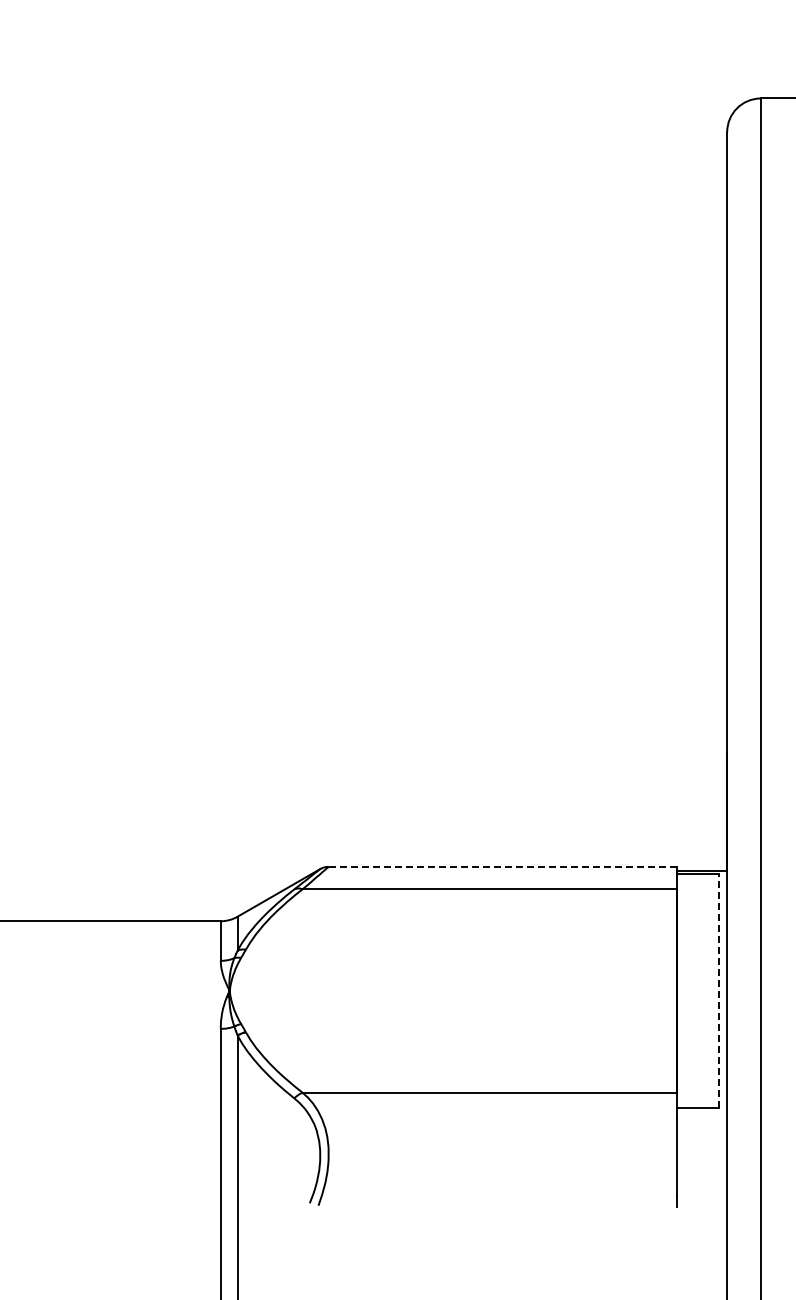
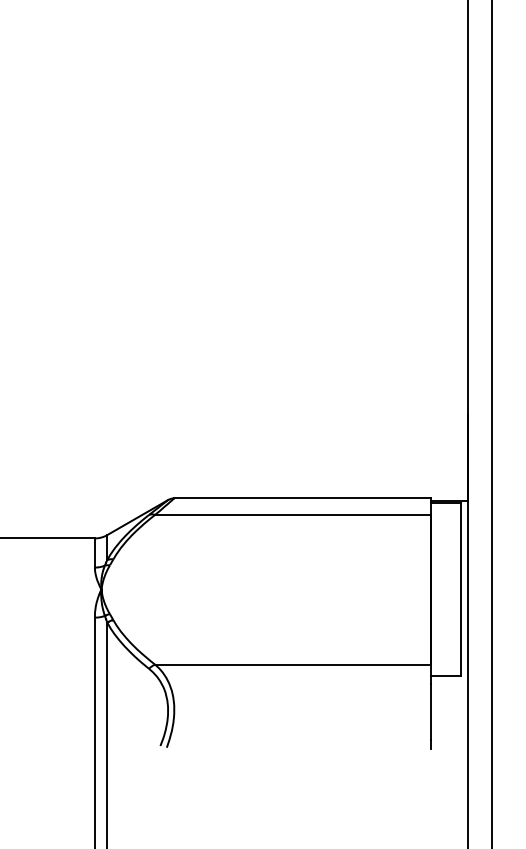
line: (502, 866) -> (302, 498), dashed -> solid
line: (718, 990) -> (461, 589), dashed -> solid

